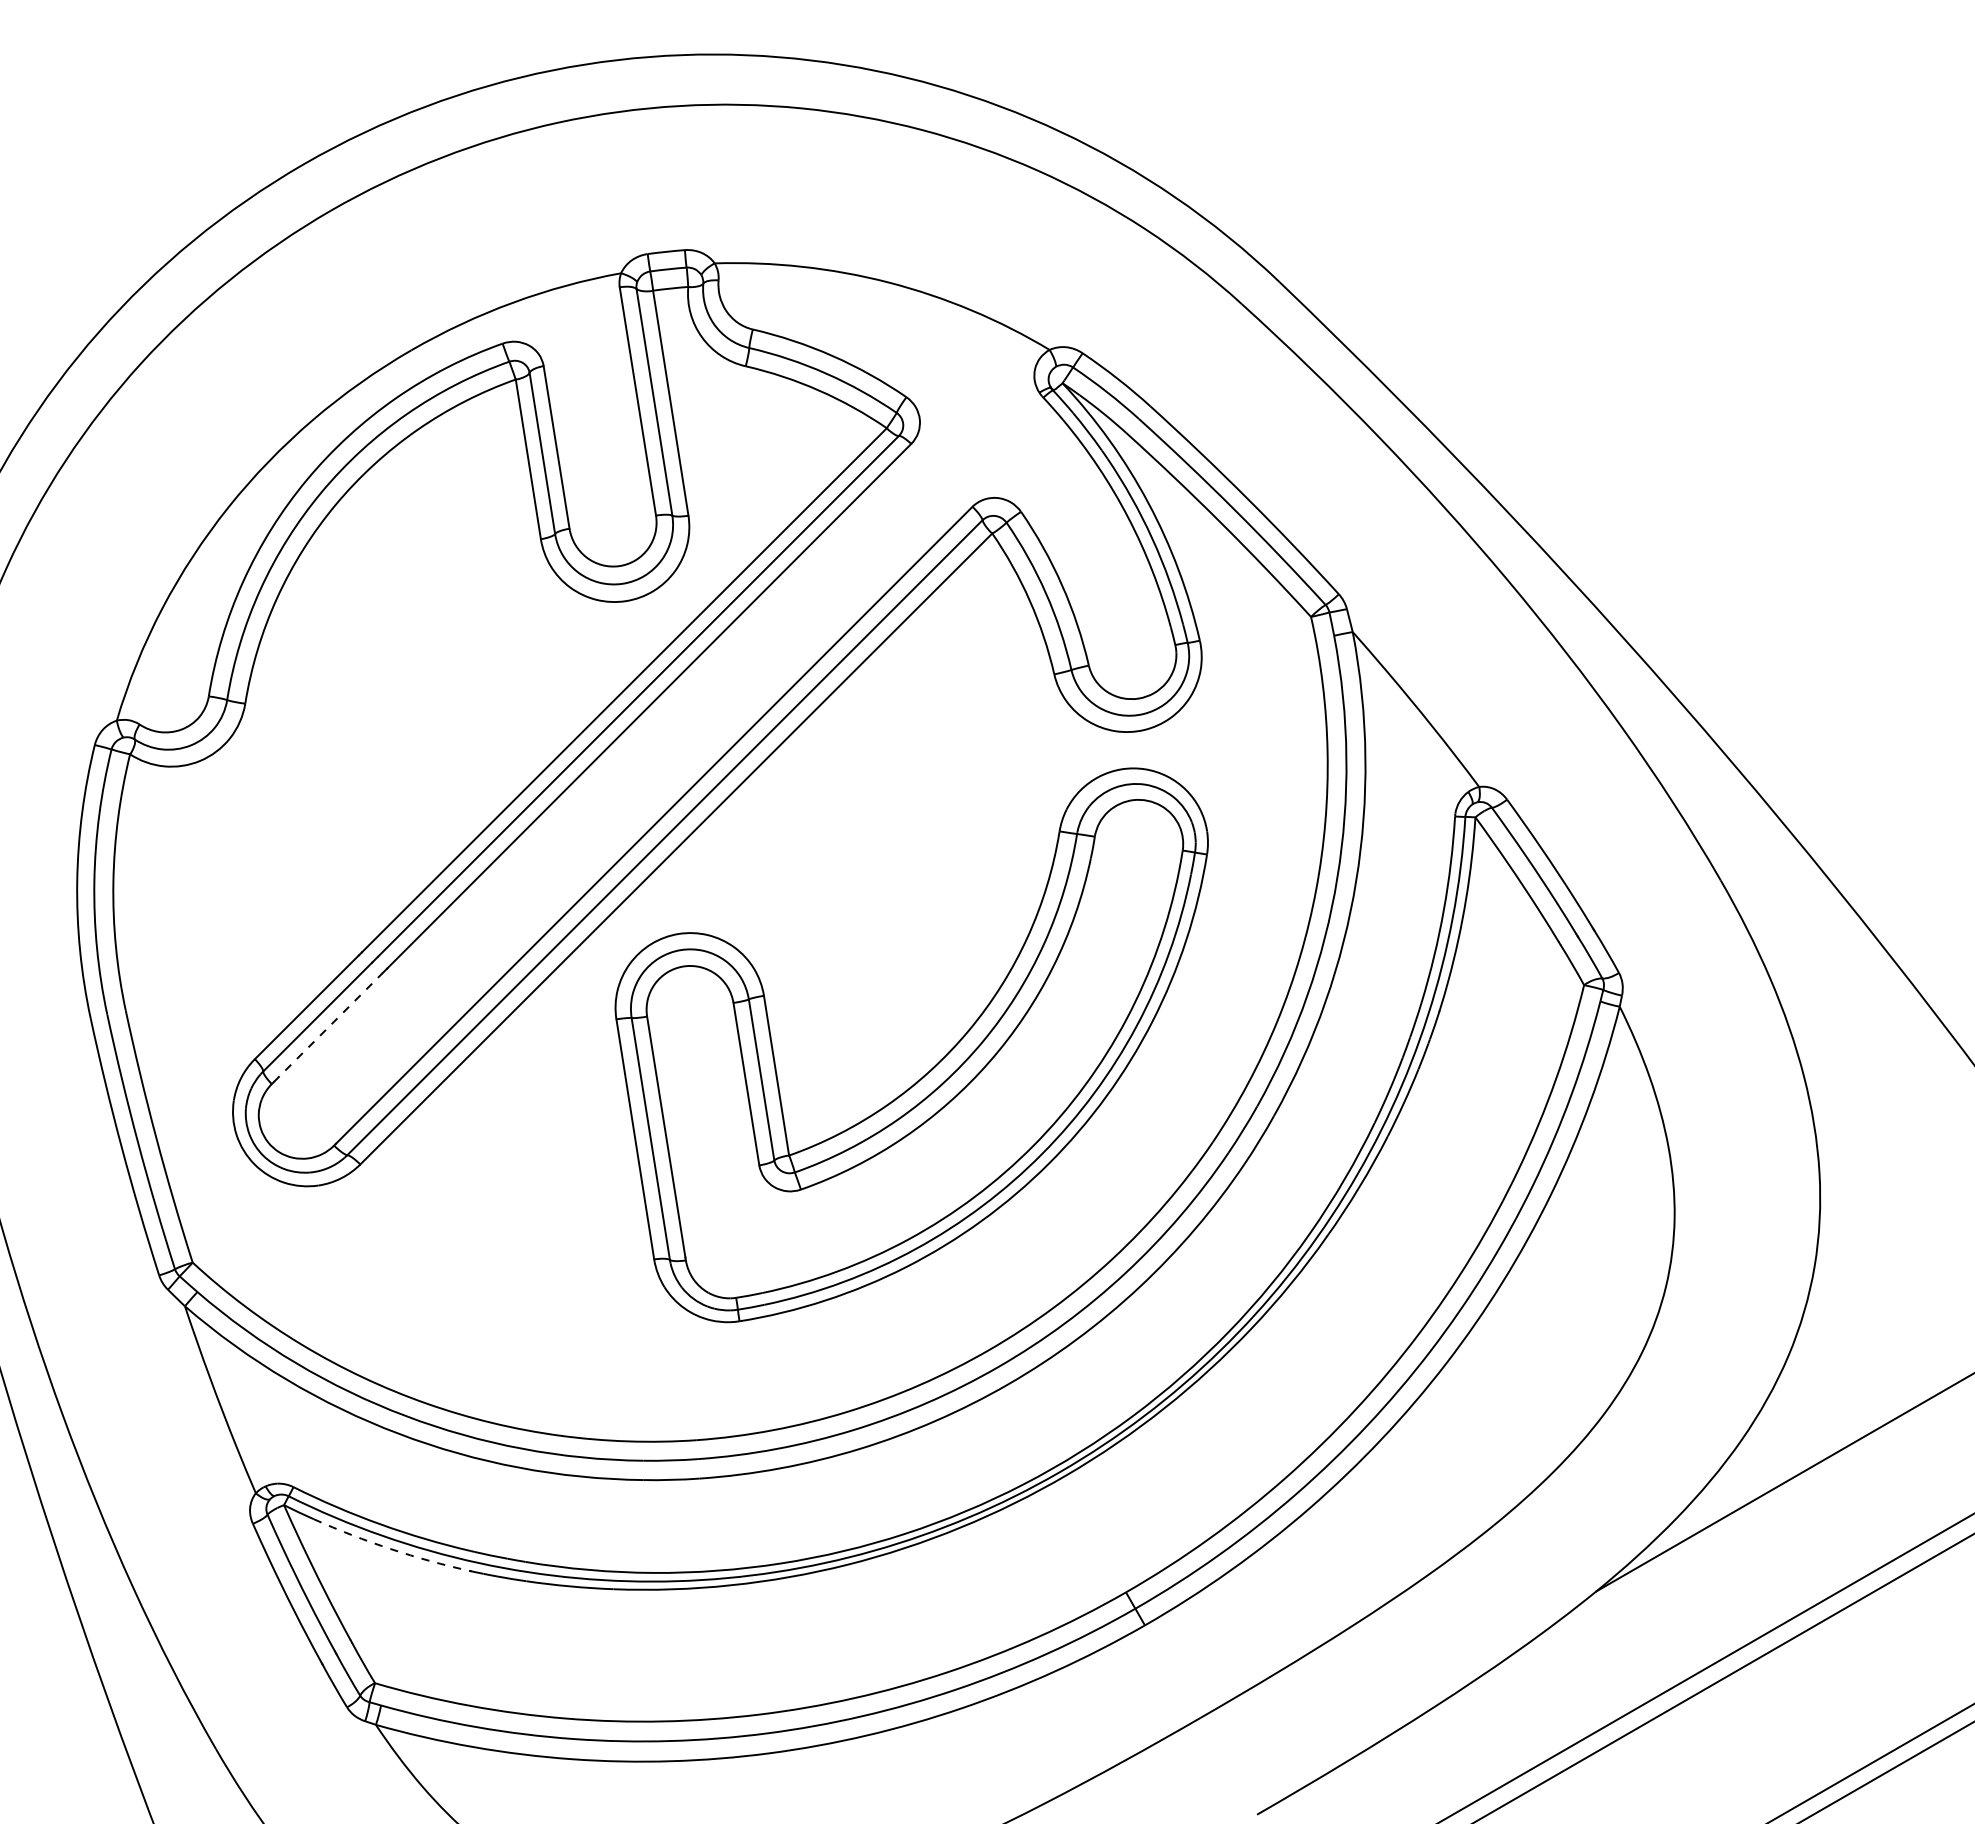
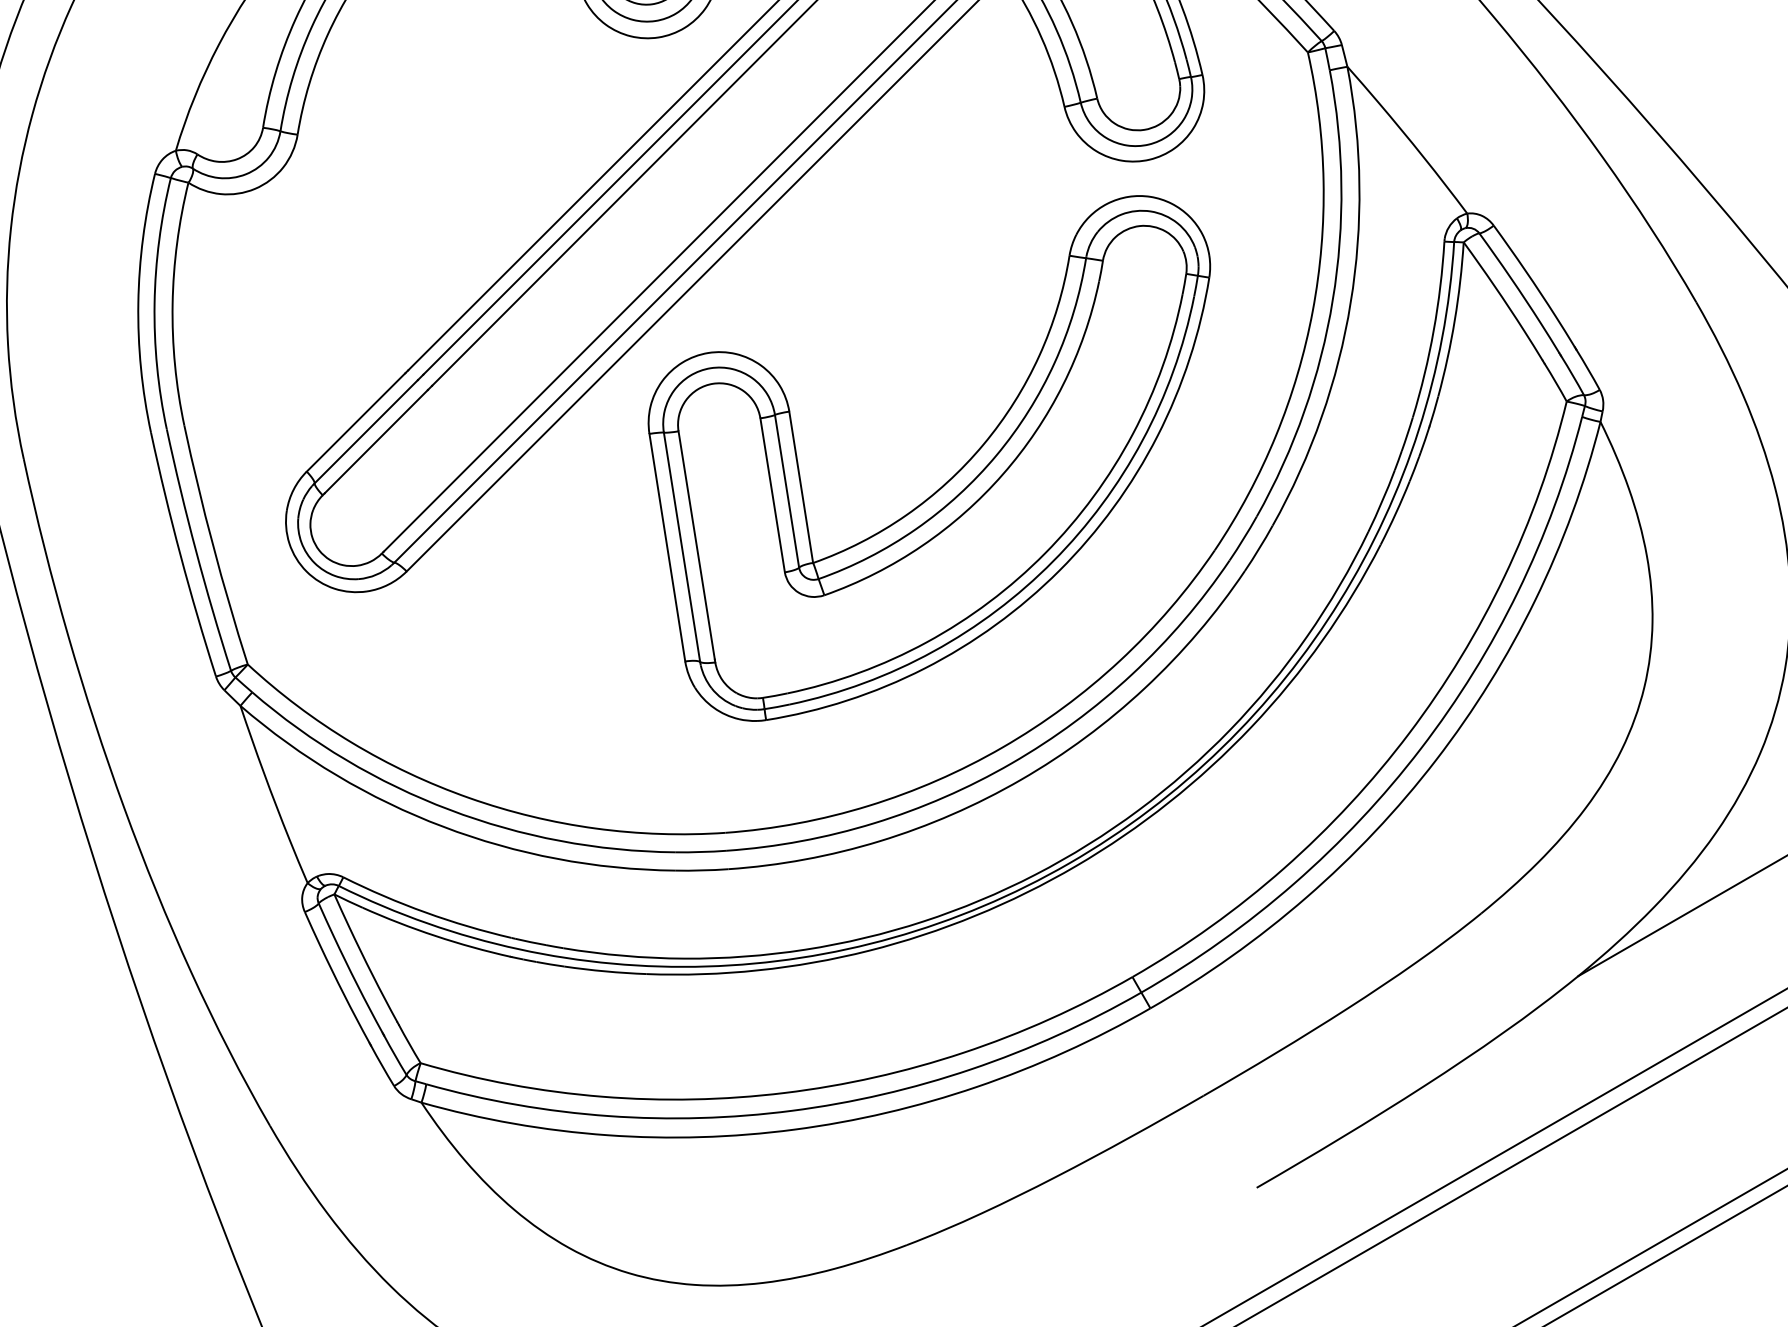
line: (328, 1027) -> (376, 441), dashed -> solid
arc: (390, 1549) -> (435, 936), dashed -> solid

